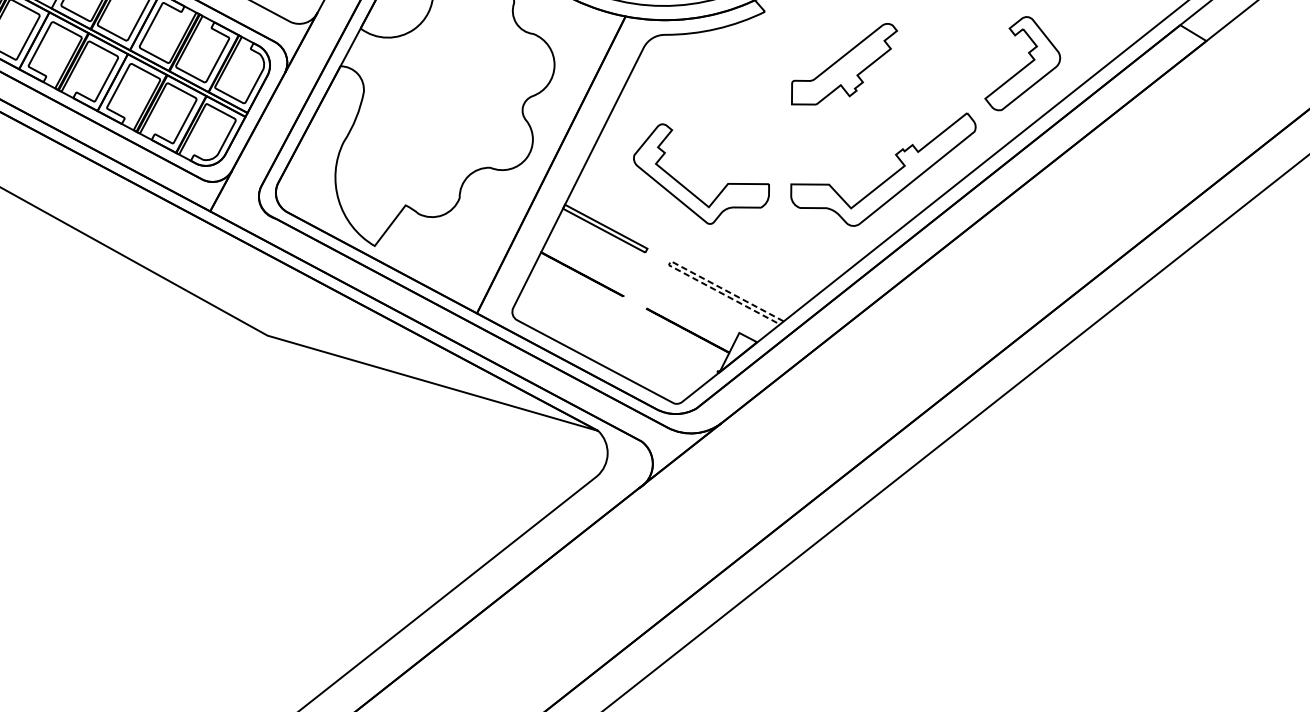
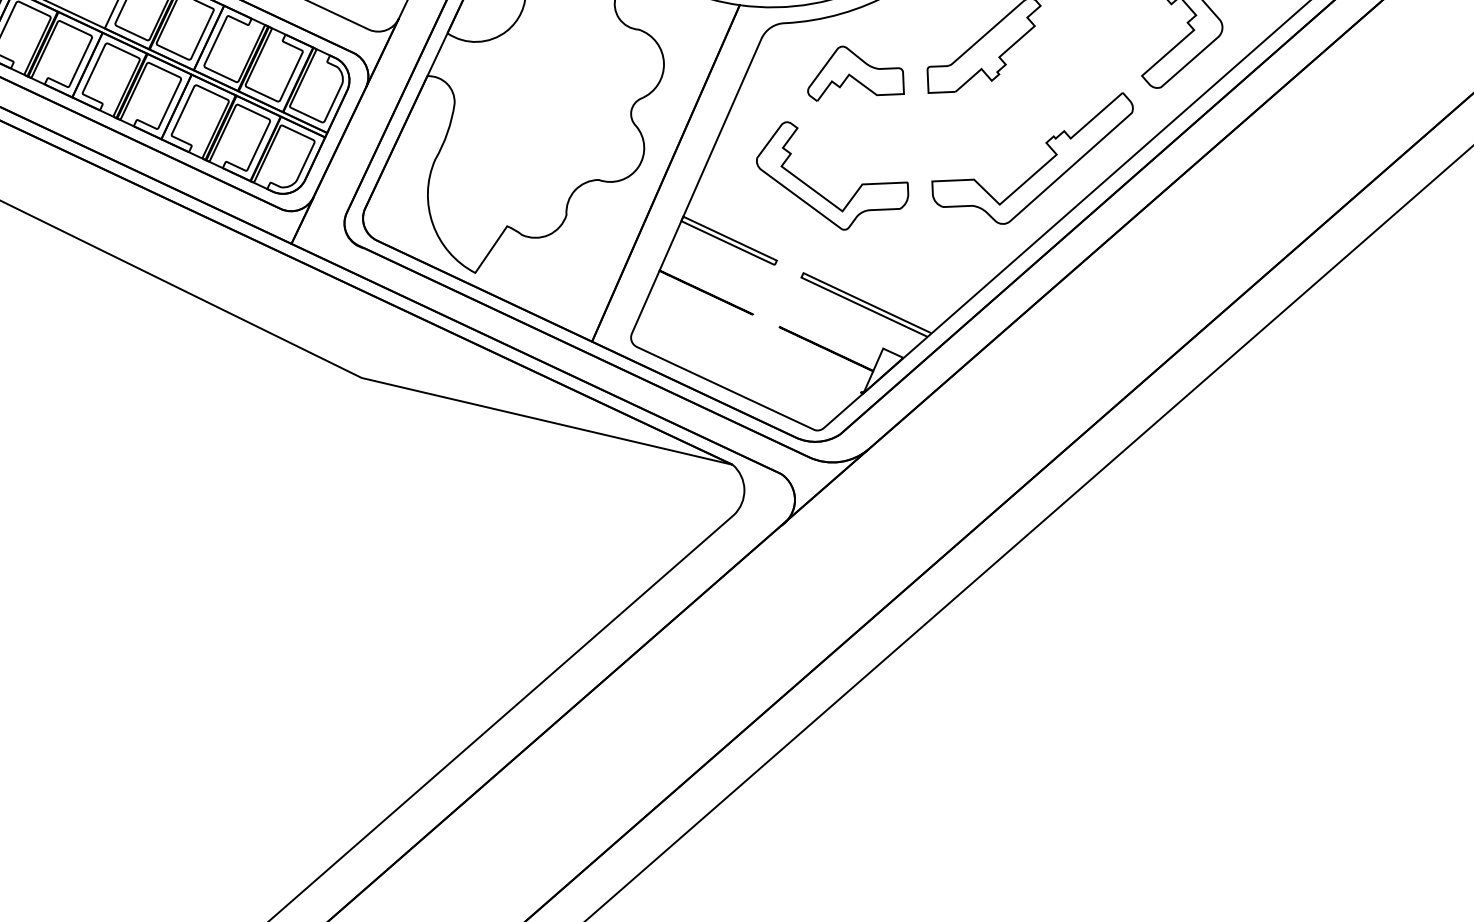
curve: (724, 86) -> (853, 76), added
line: (669, 262) -> (802, 274), dashed -> solid

